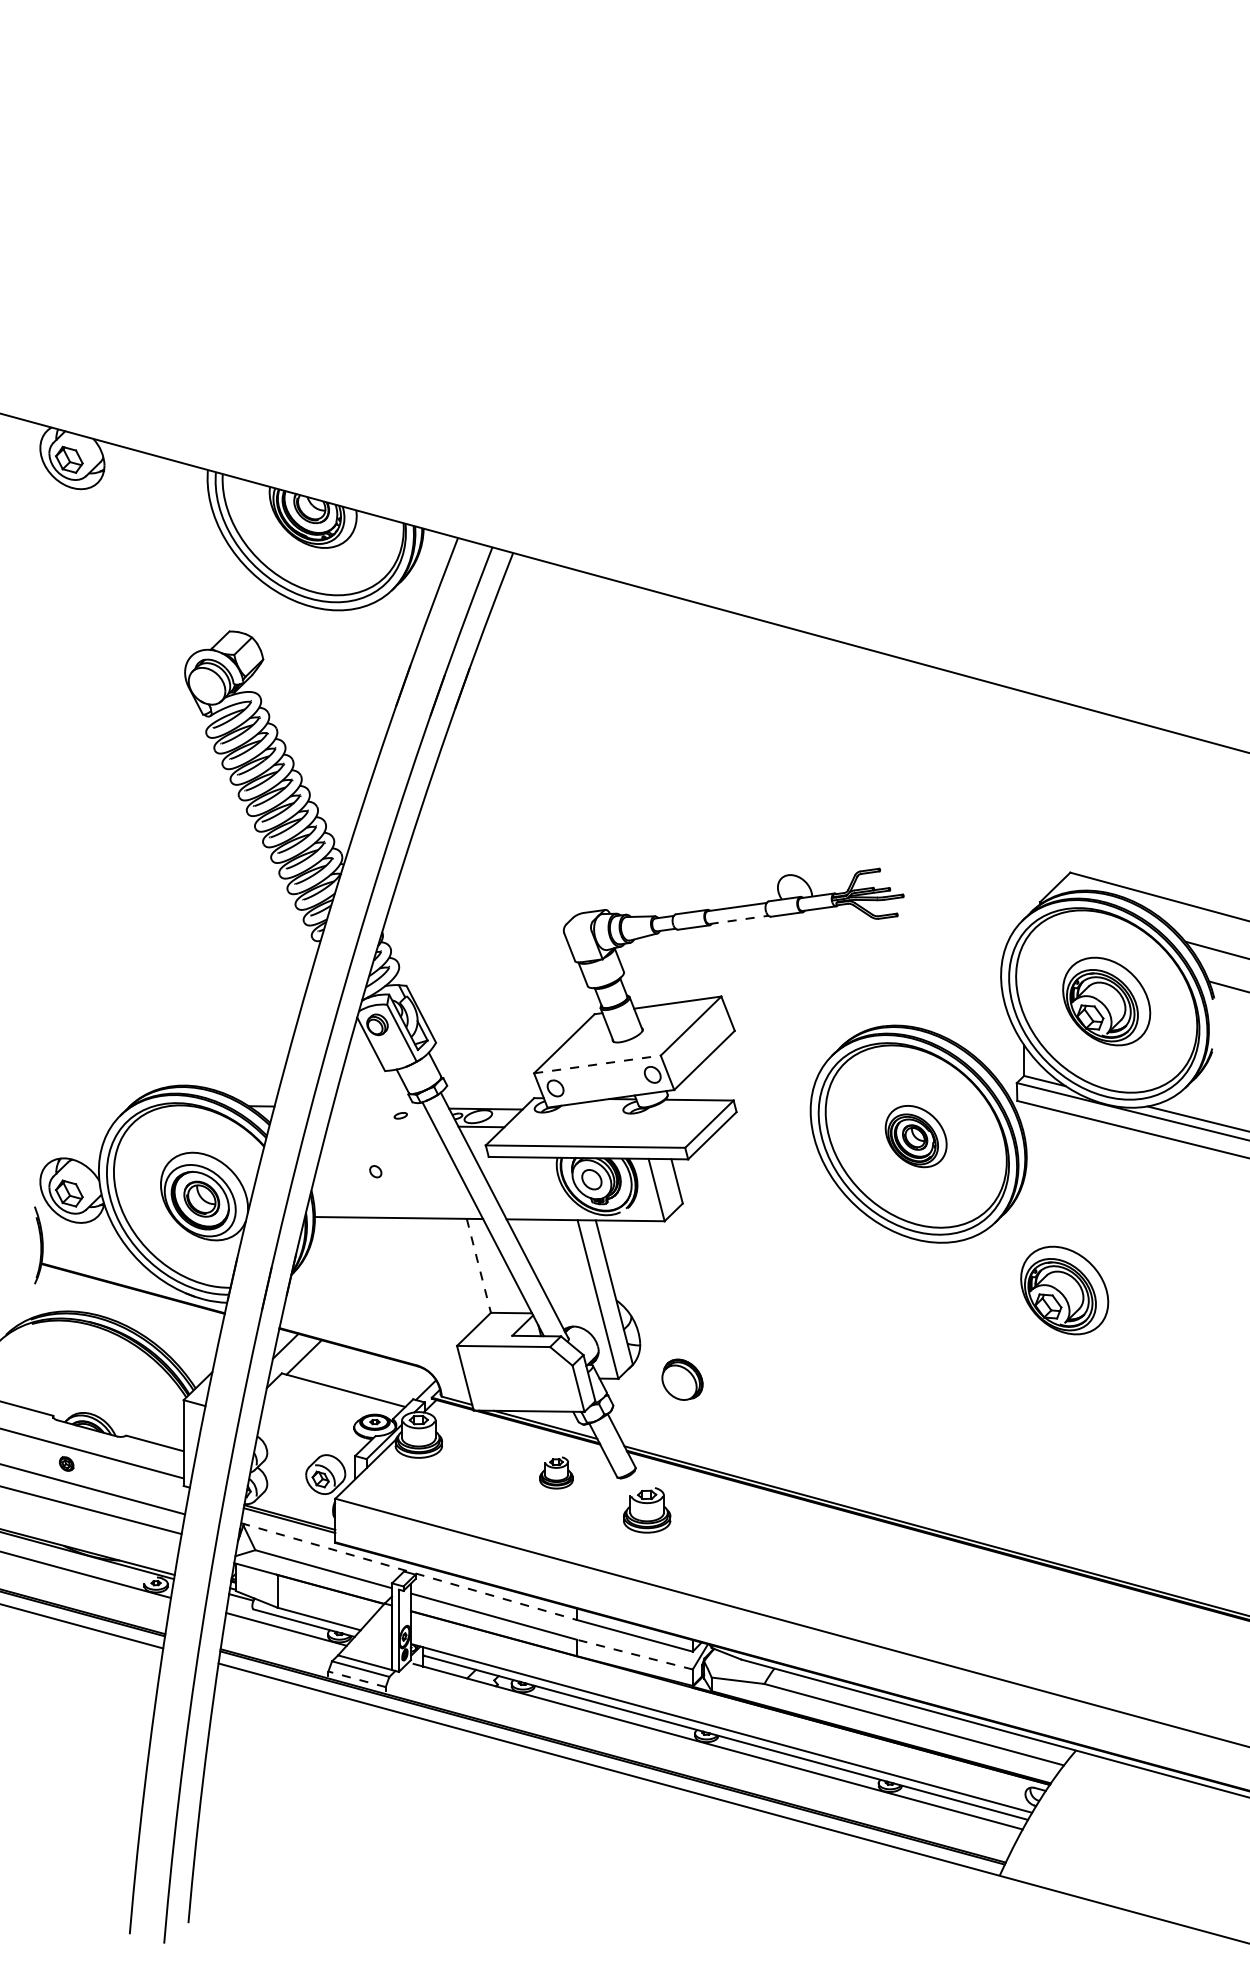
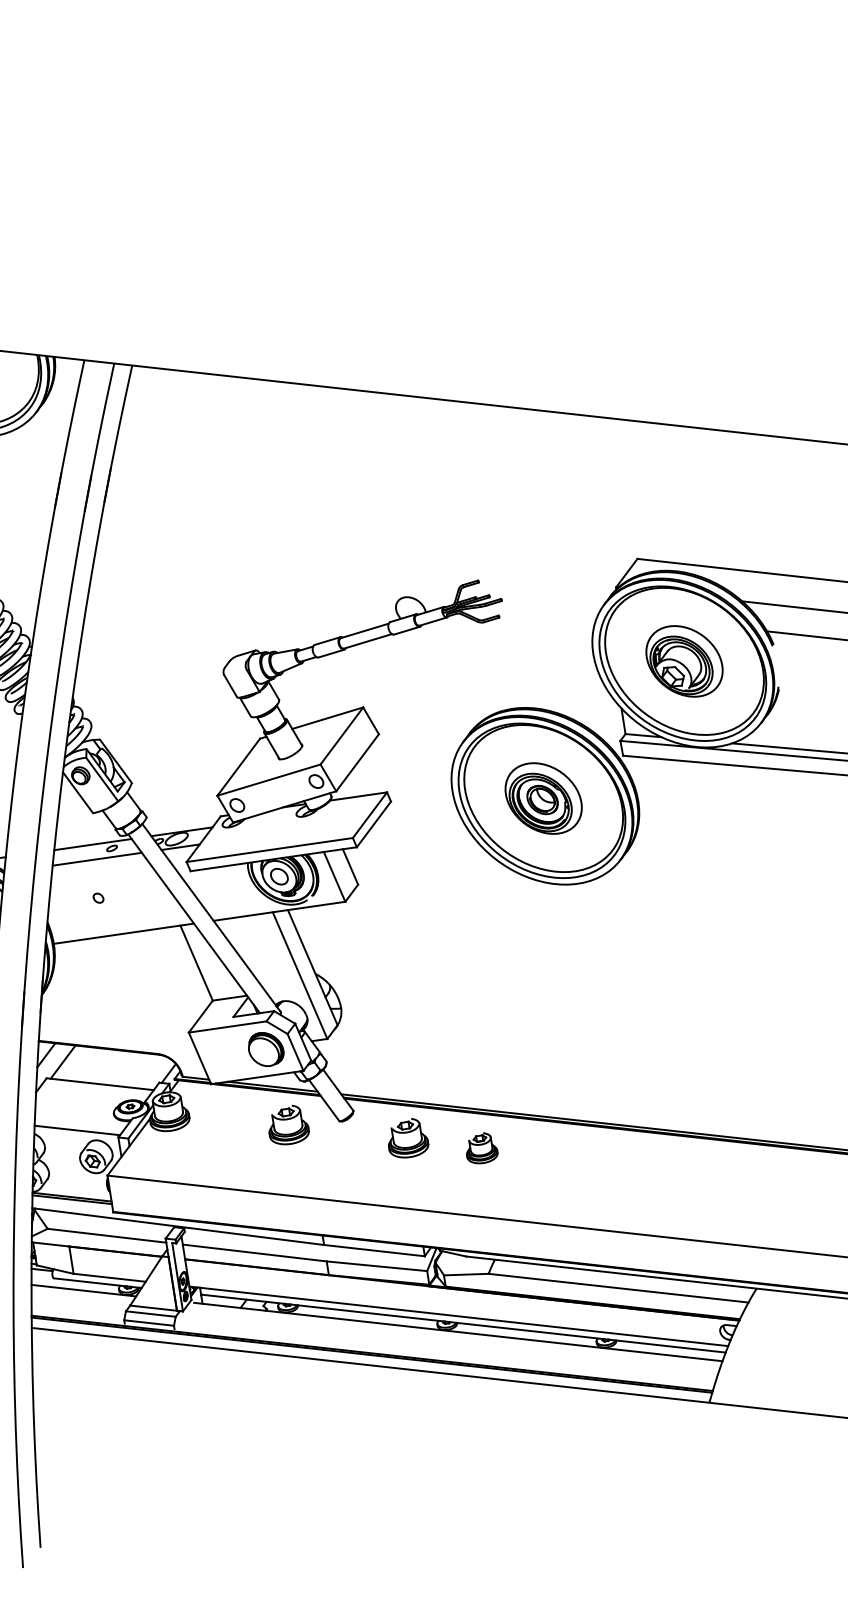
line: (739, 919) -> (368, 640), dashed -> solid
line: (597, 1064) -> (269, 780), dashed -> solid
line: (378, 1107) -> (92, 844), added
line: (380, 1125) -> (96, 859), added
part: (915, 1136) -> (543, 798), size x1.43
line: (478, 1265) -> (196, 962), dashed -> solid
part: (1064, 1290) -> (687, 907), removed
part: (682, 1379) -> (265, 1049), moved
line: (308, 1439) -> (77, 1129), added
part: (556, 1472) -> (288, 1124), size x1.43
part: (647, 1510) -> (407, 1138), moved
part: (778, 1535) -> (481, 1148), added
line: (408, 1571) -> (177, 1226), dashed -> solid
line: (634, 1654) -> (376, 1266), dashed -> solid
line: (357, 1679) -> (149, 1323), dashed -> solid

